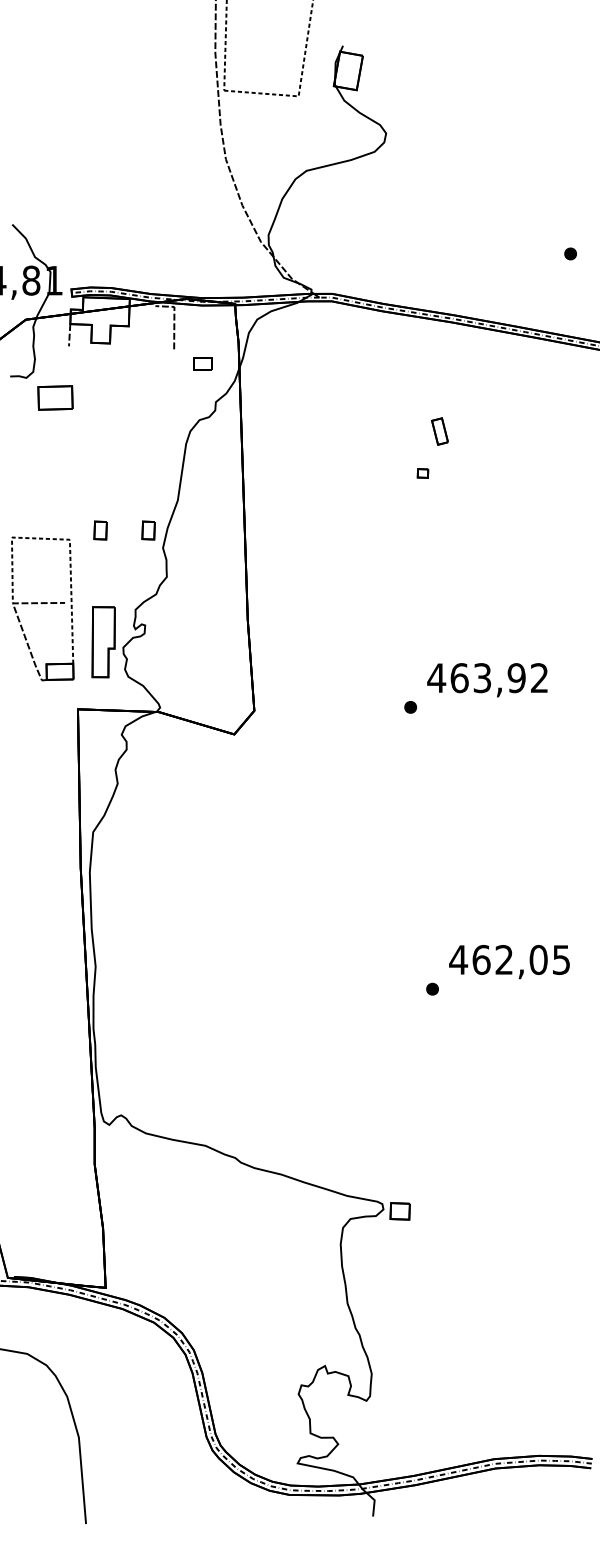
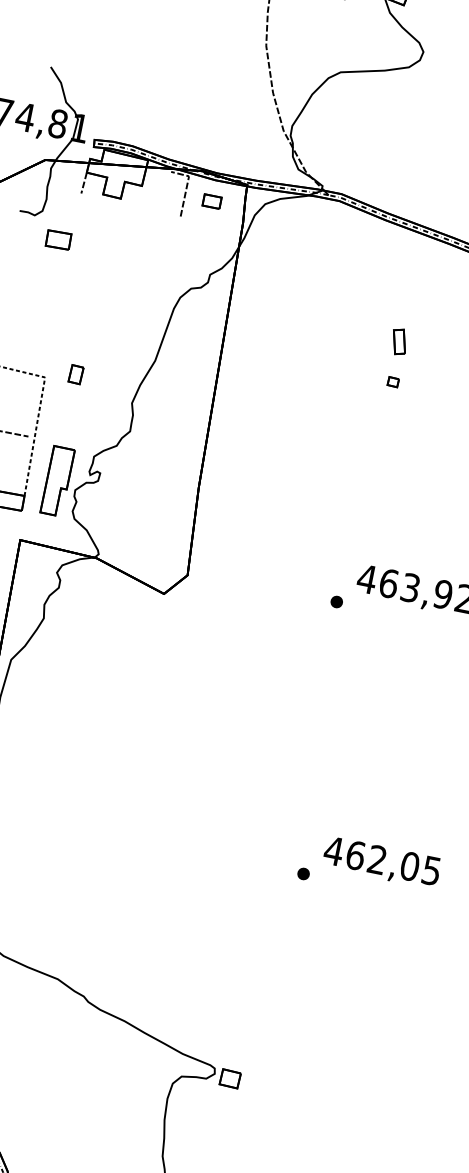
part: (202, 363) -> (211, 201), moved
part: (55, 397) -> (58, 239), size x0.71
part: (439, 431) -> (398, 341), moved
part: (148, 530) -> (121, 383), removed

